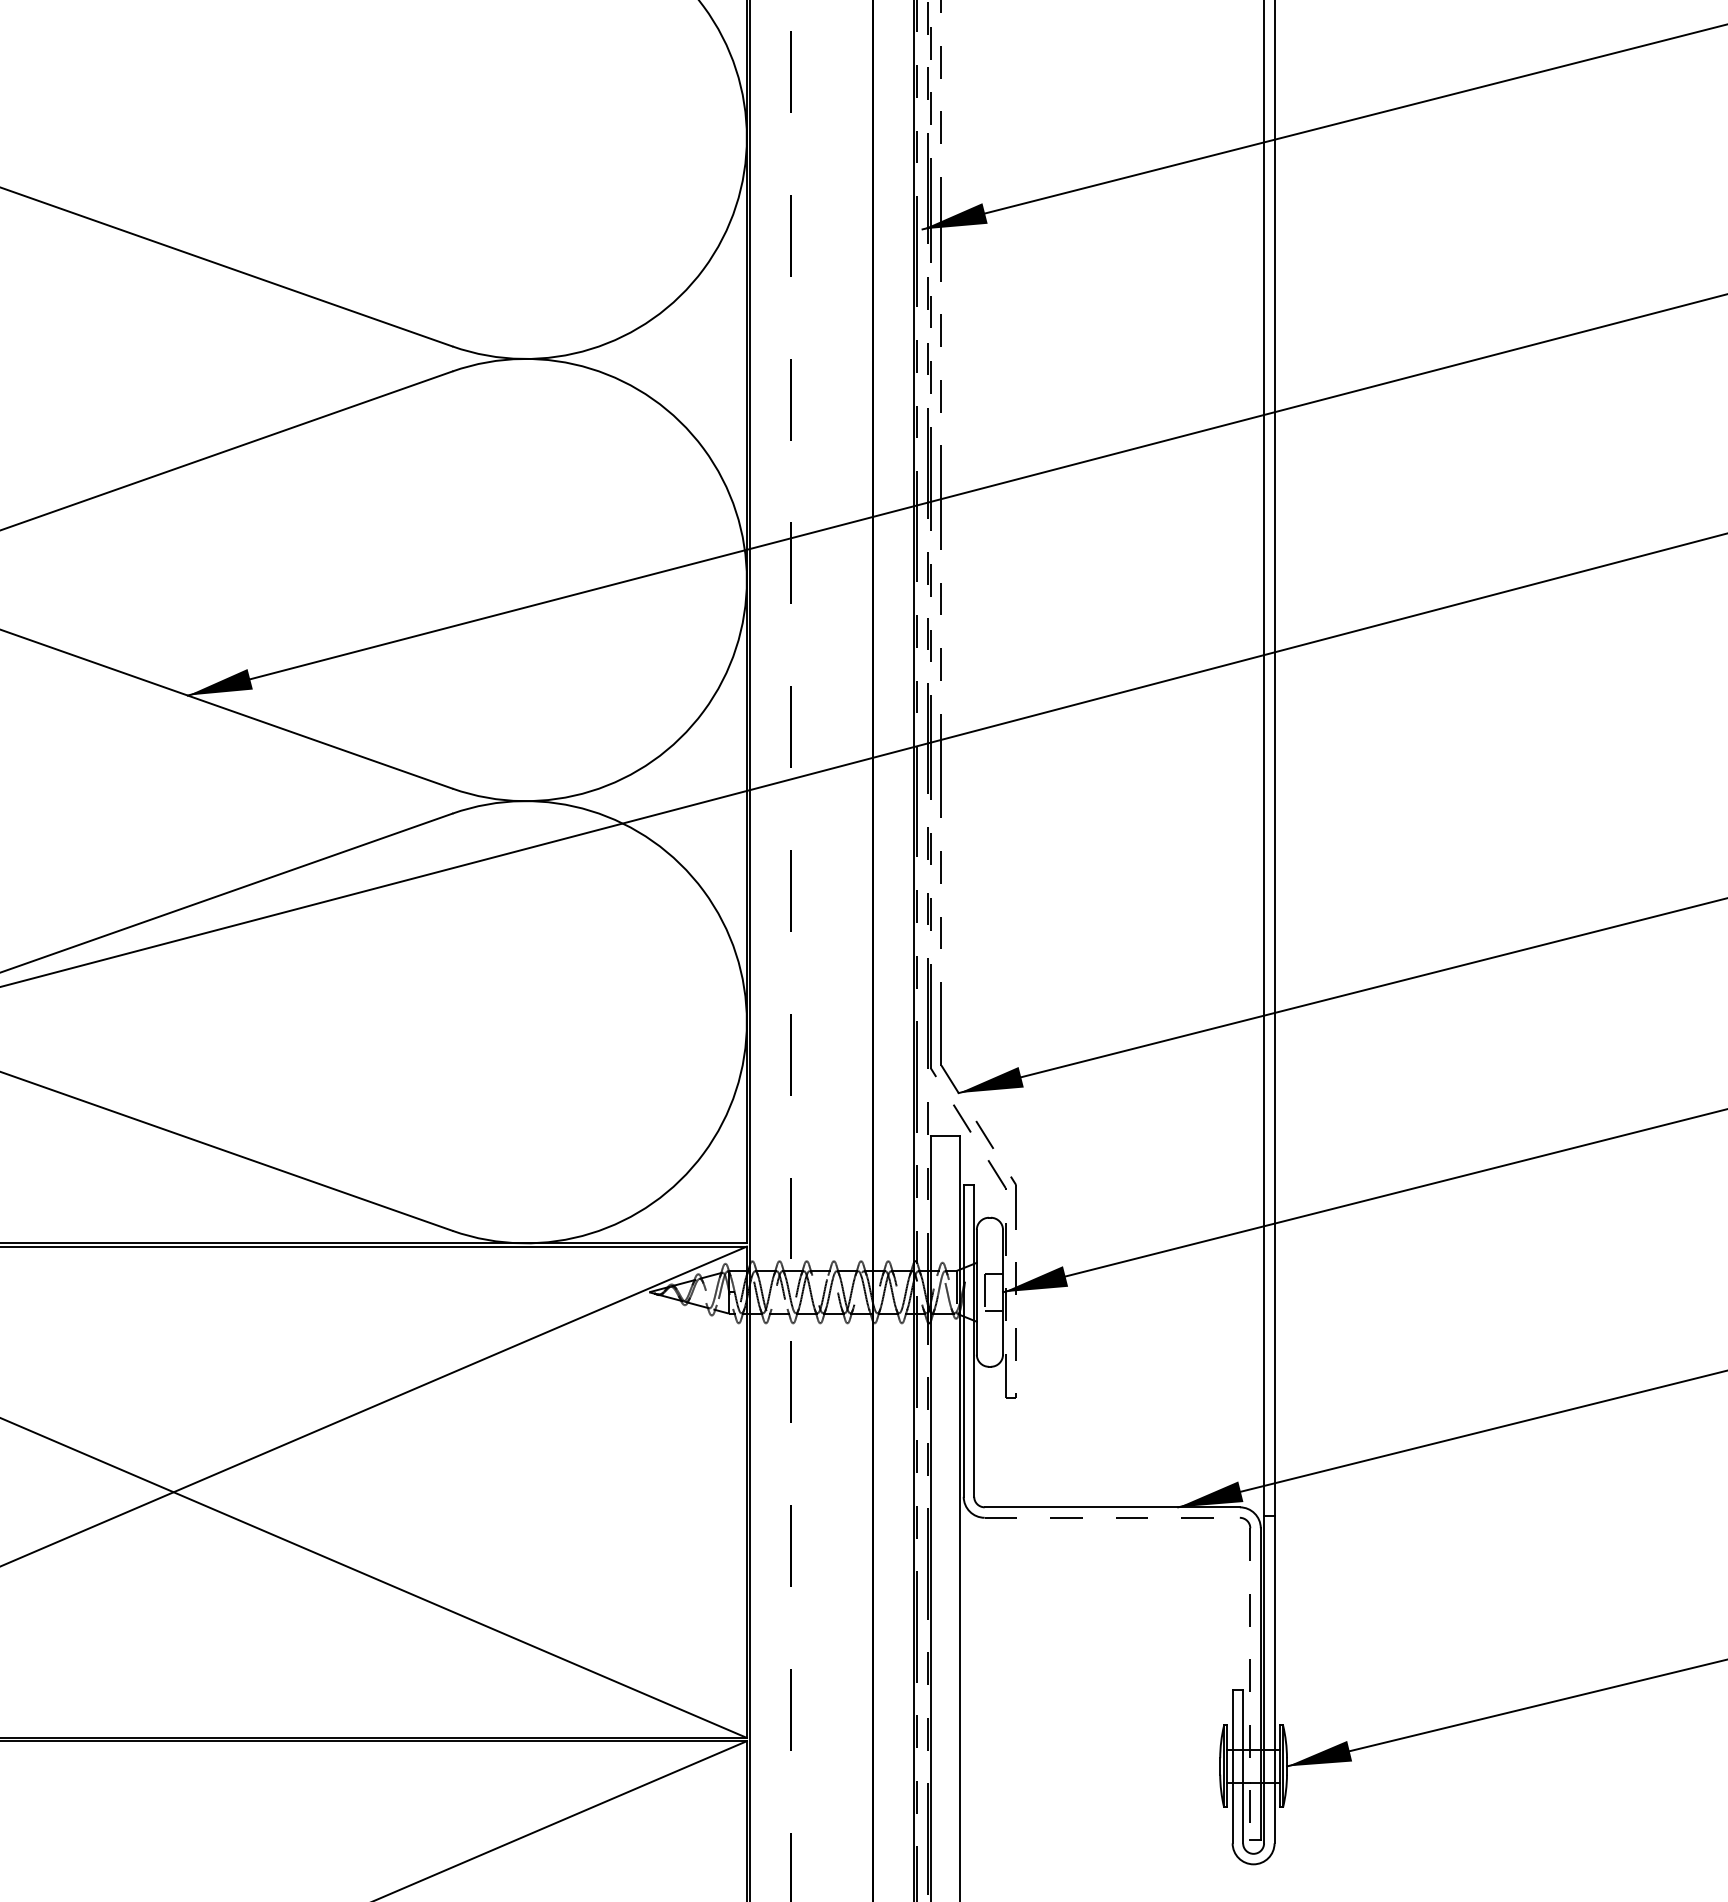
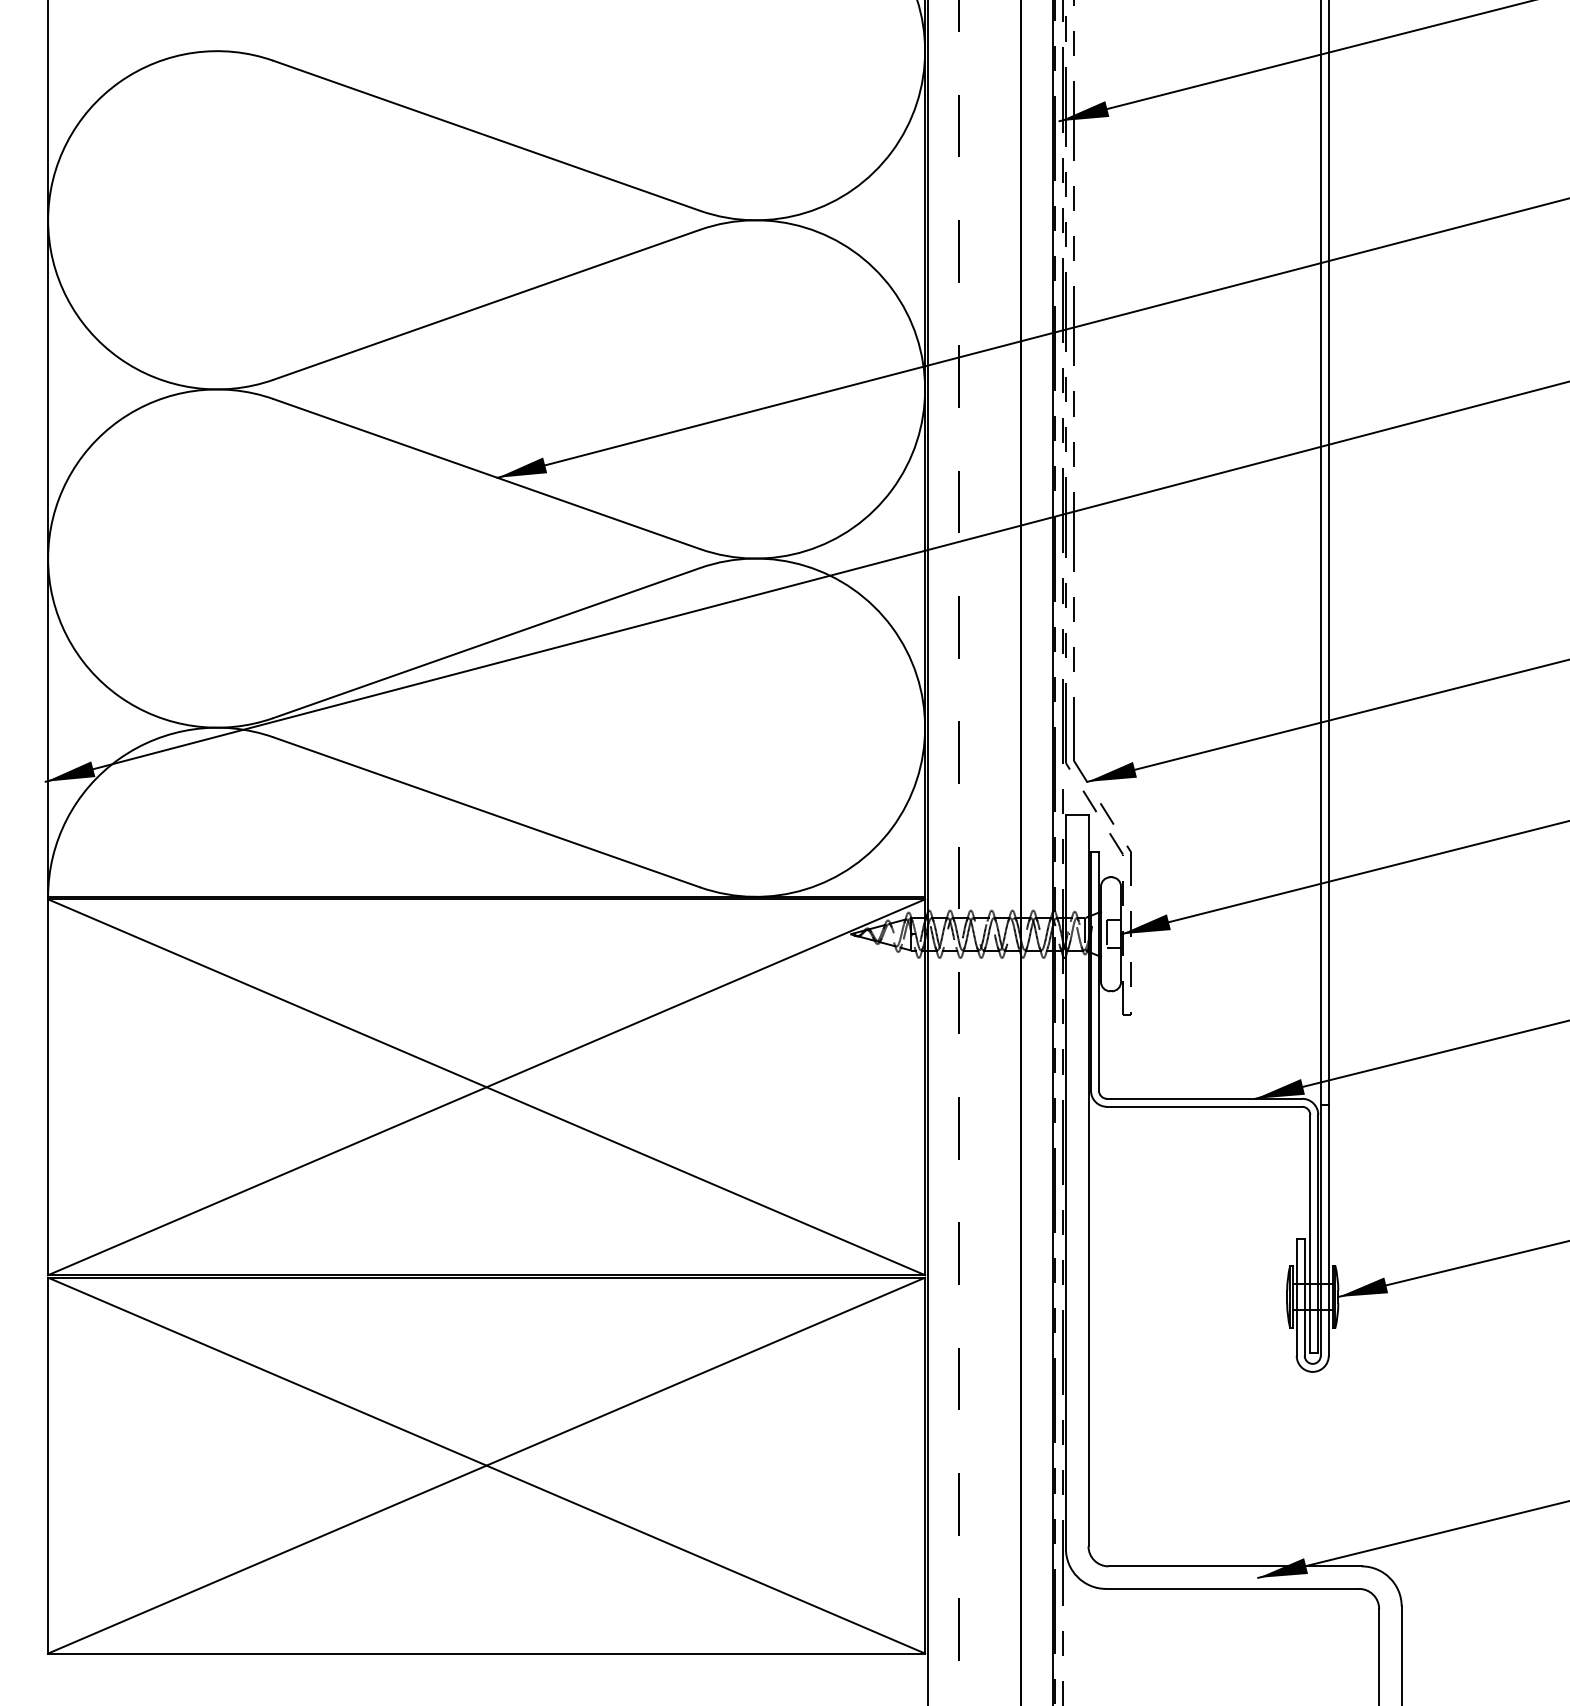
line: (1112, 1517) -> (1204, 1106), dashed -> solid
line: (1250, 1684) -> (1310, 1234), dashed -> solid

